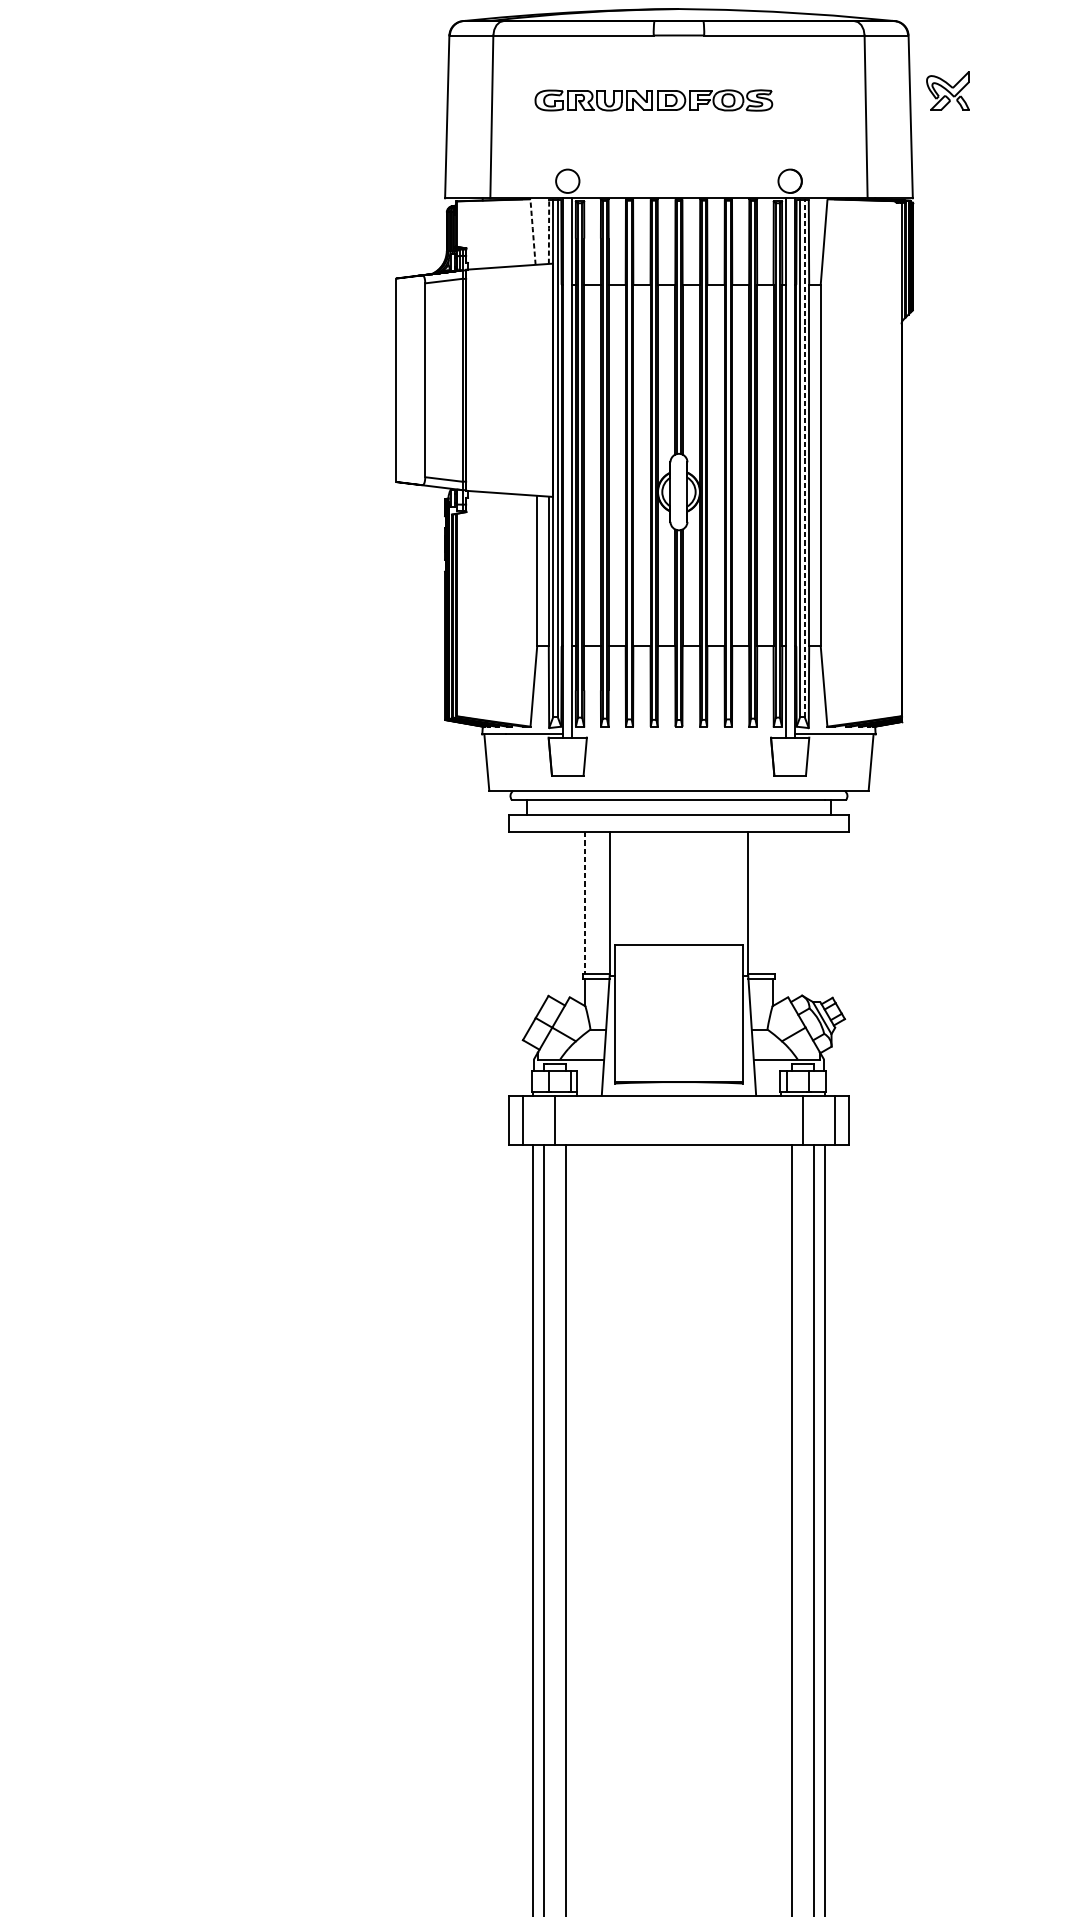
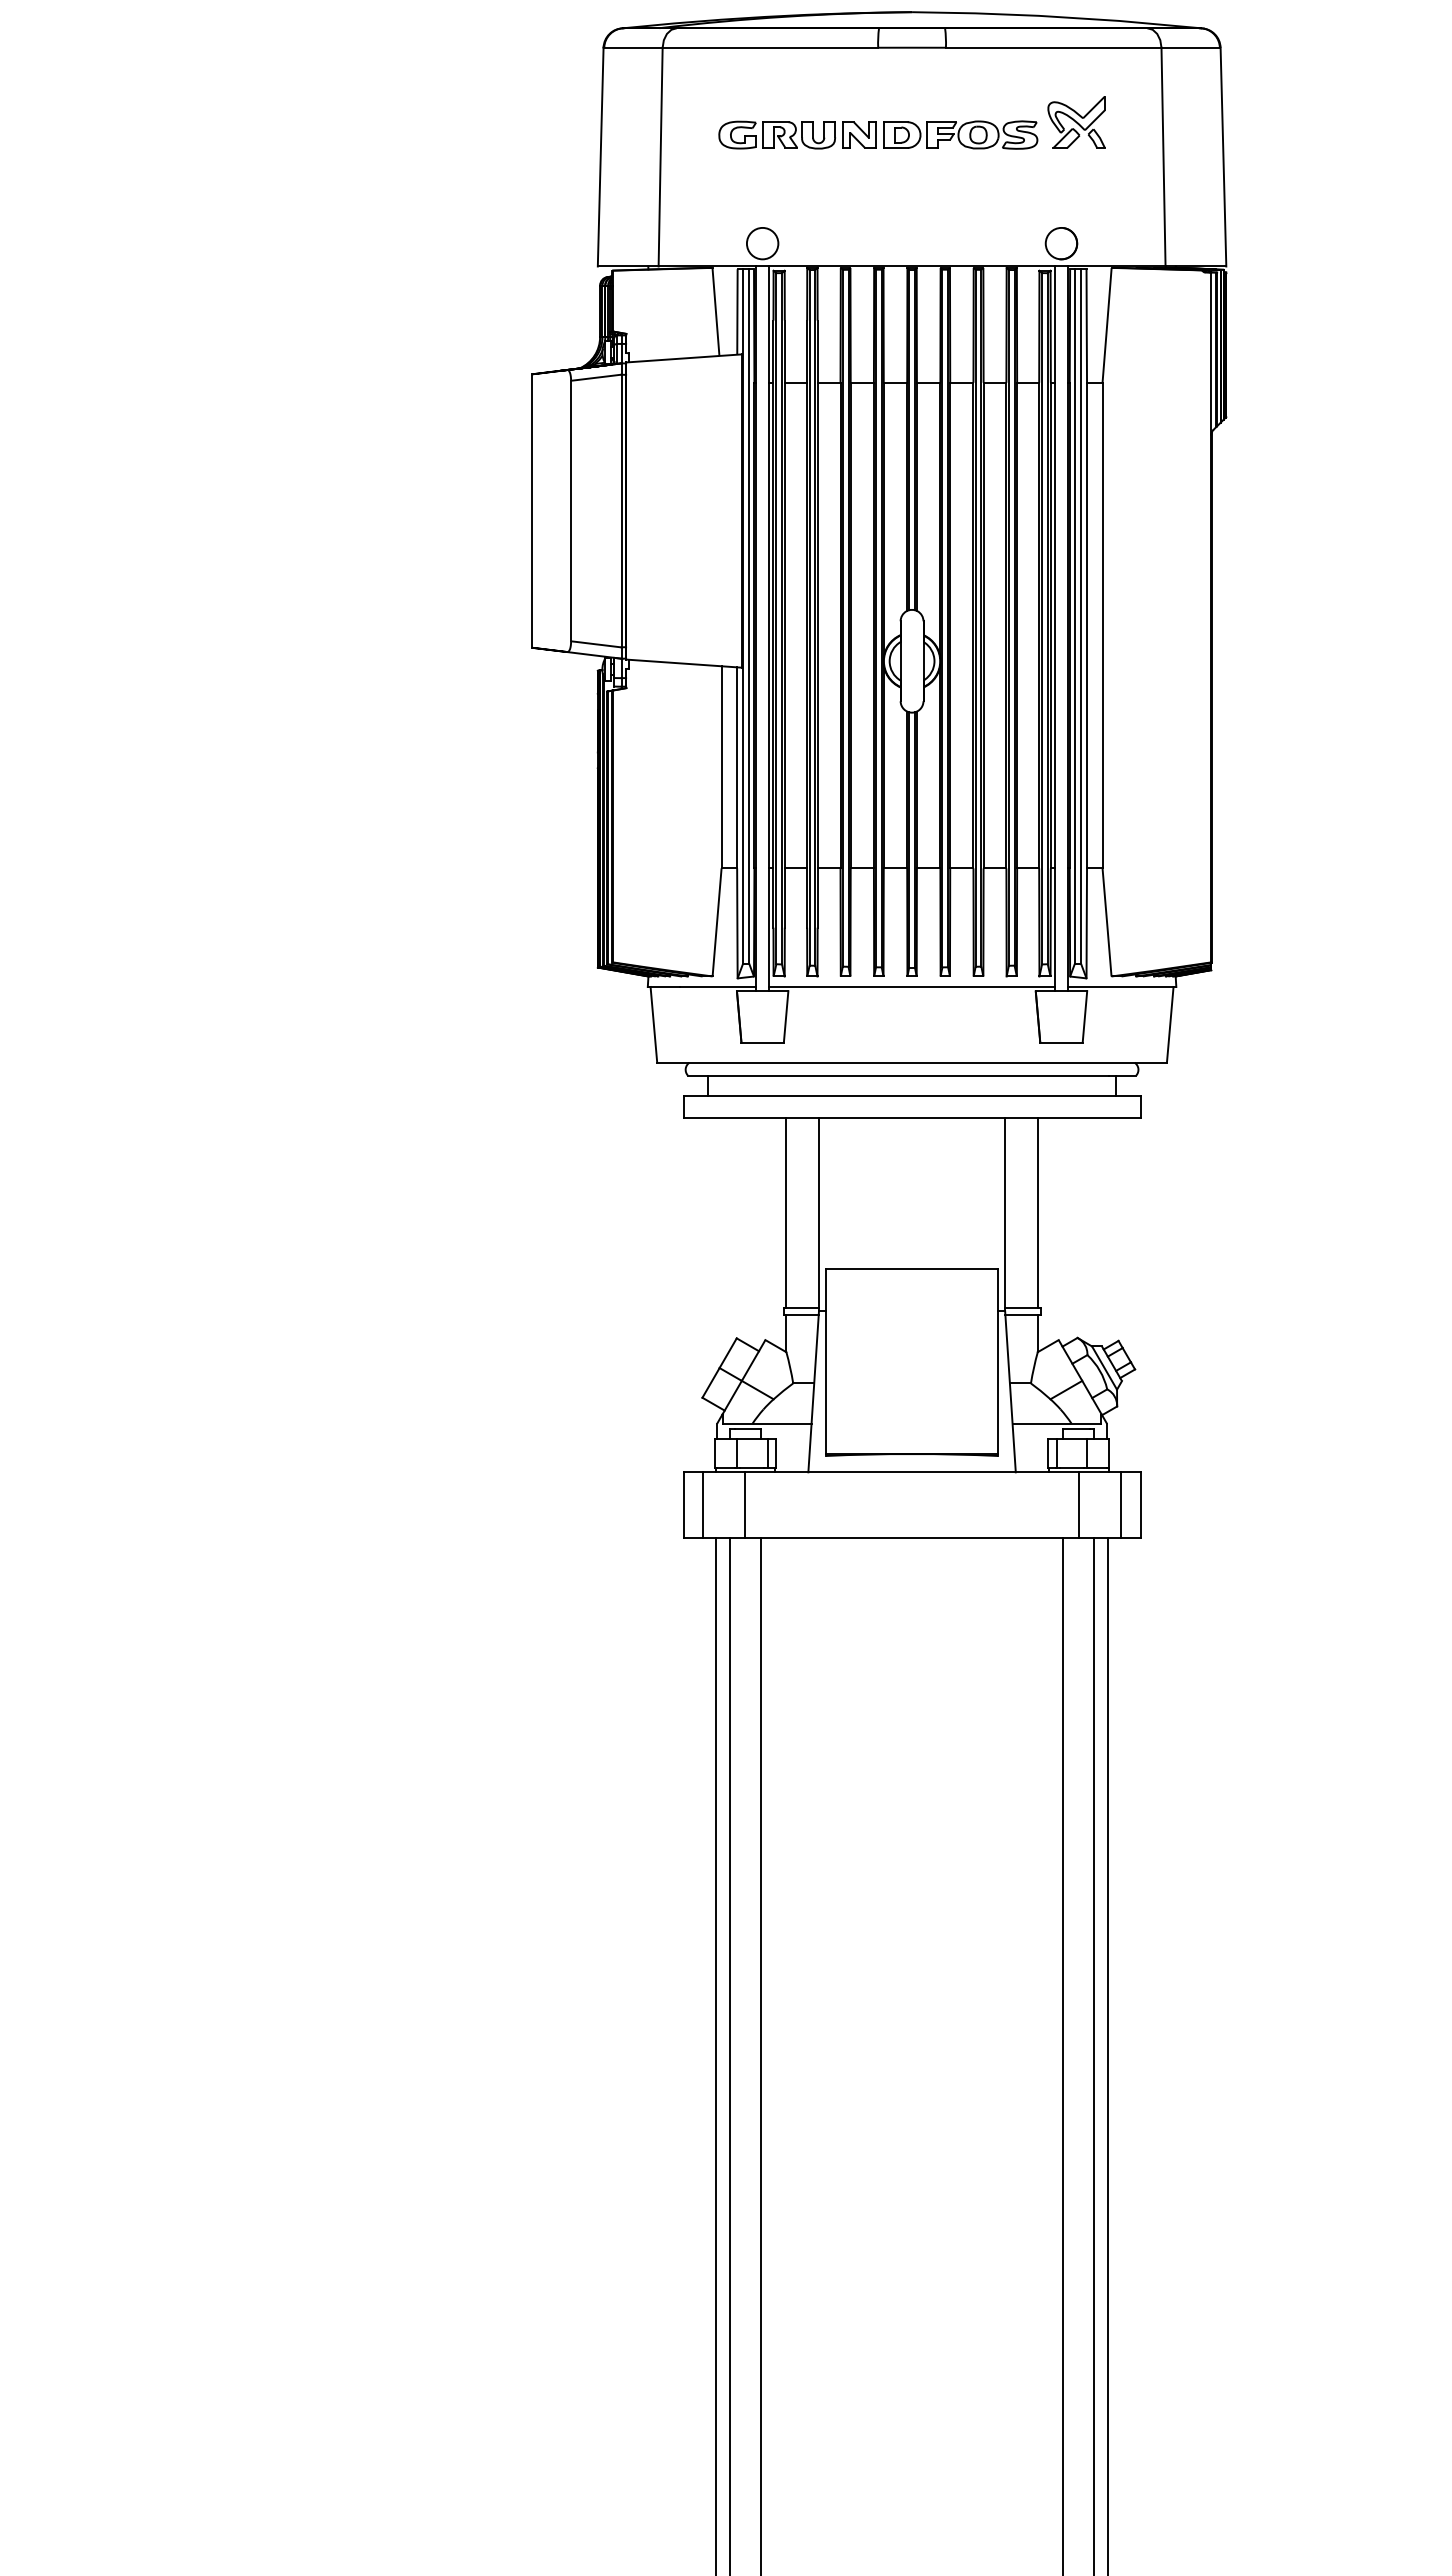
part: (947, 91) -> (1076, 122), moved
line: (532, 231) -> (715, 311), dashed -> solid
line: (549, 231) -> (737, 310), dashed -> solid
line: (805, 458) -> (1081, 616), dashed -> solid
line: (678, 734) -> (911, 986), added
line: (585, 903) -> (786, 1213), dashed -> solid
line: (772, 903) -> (1037, 1213), added

